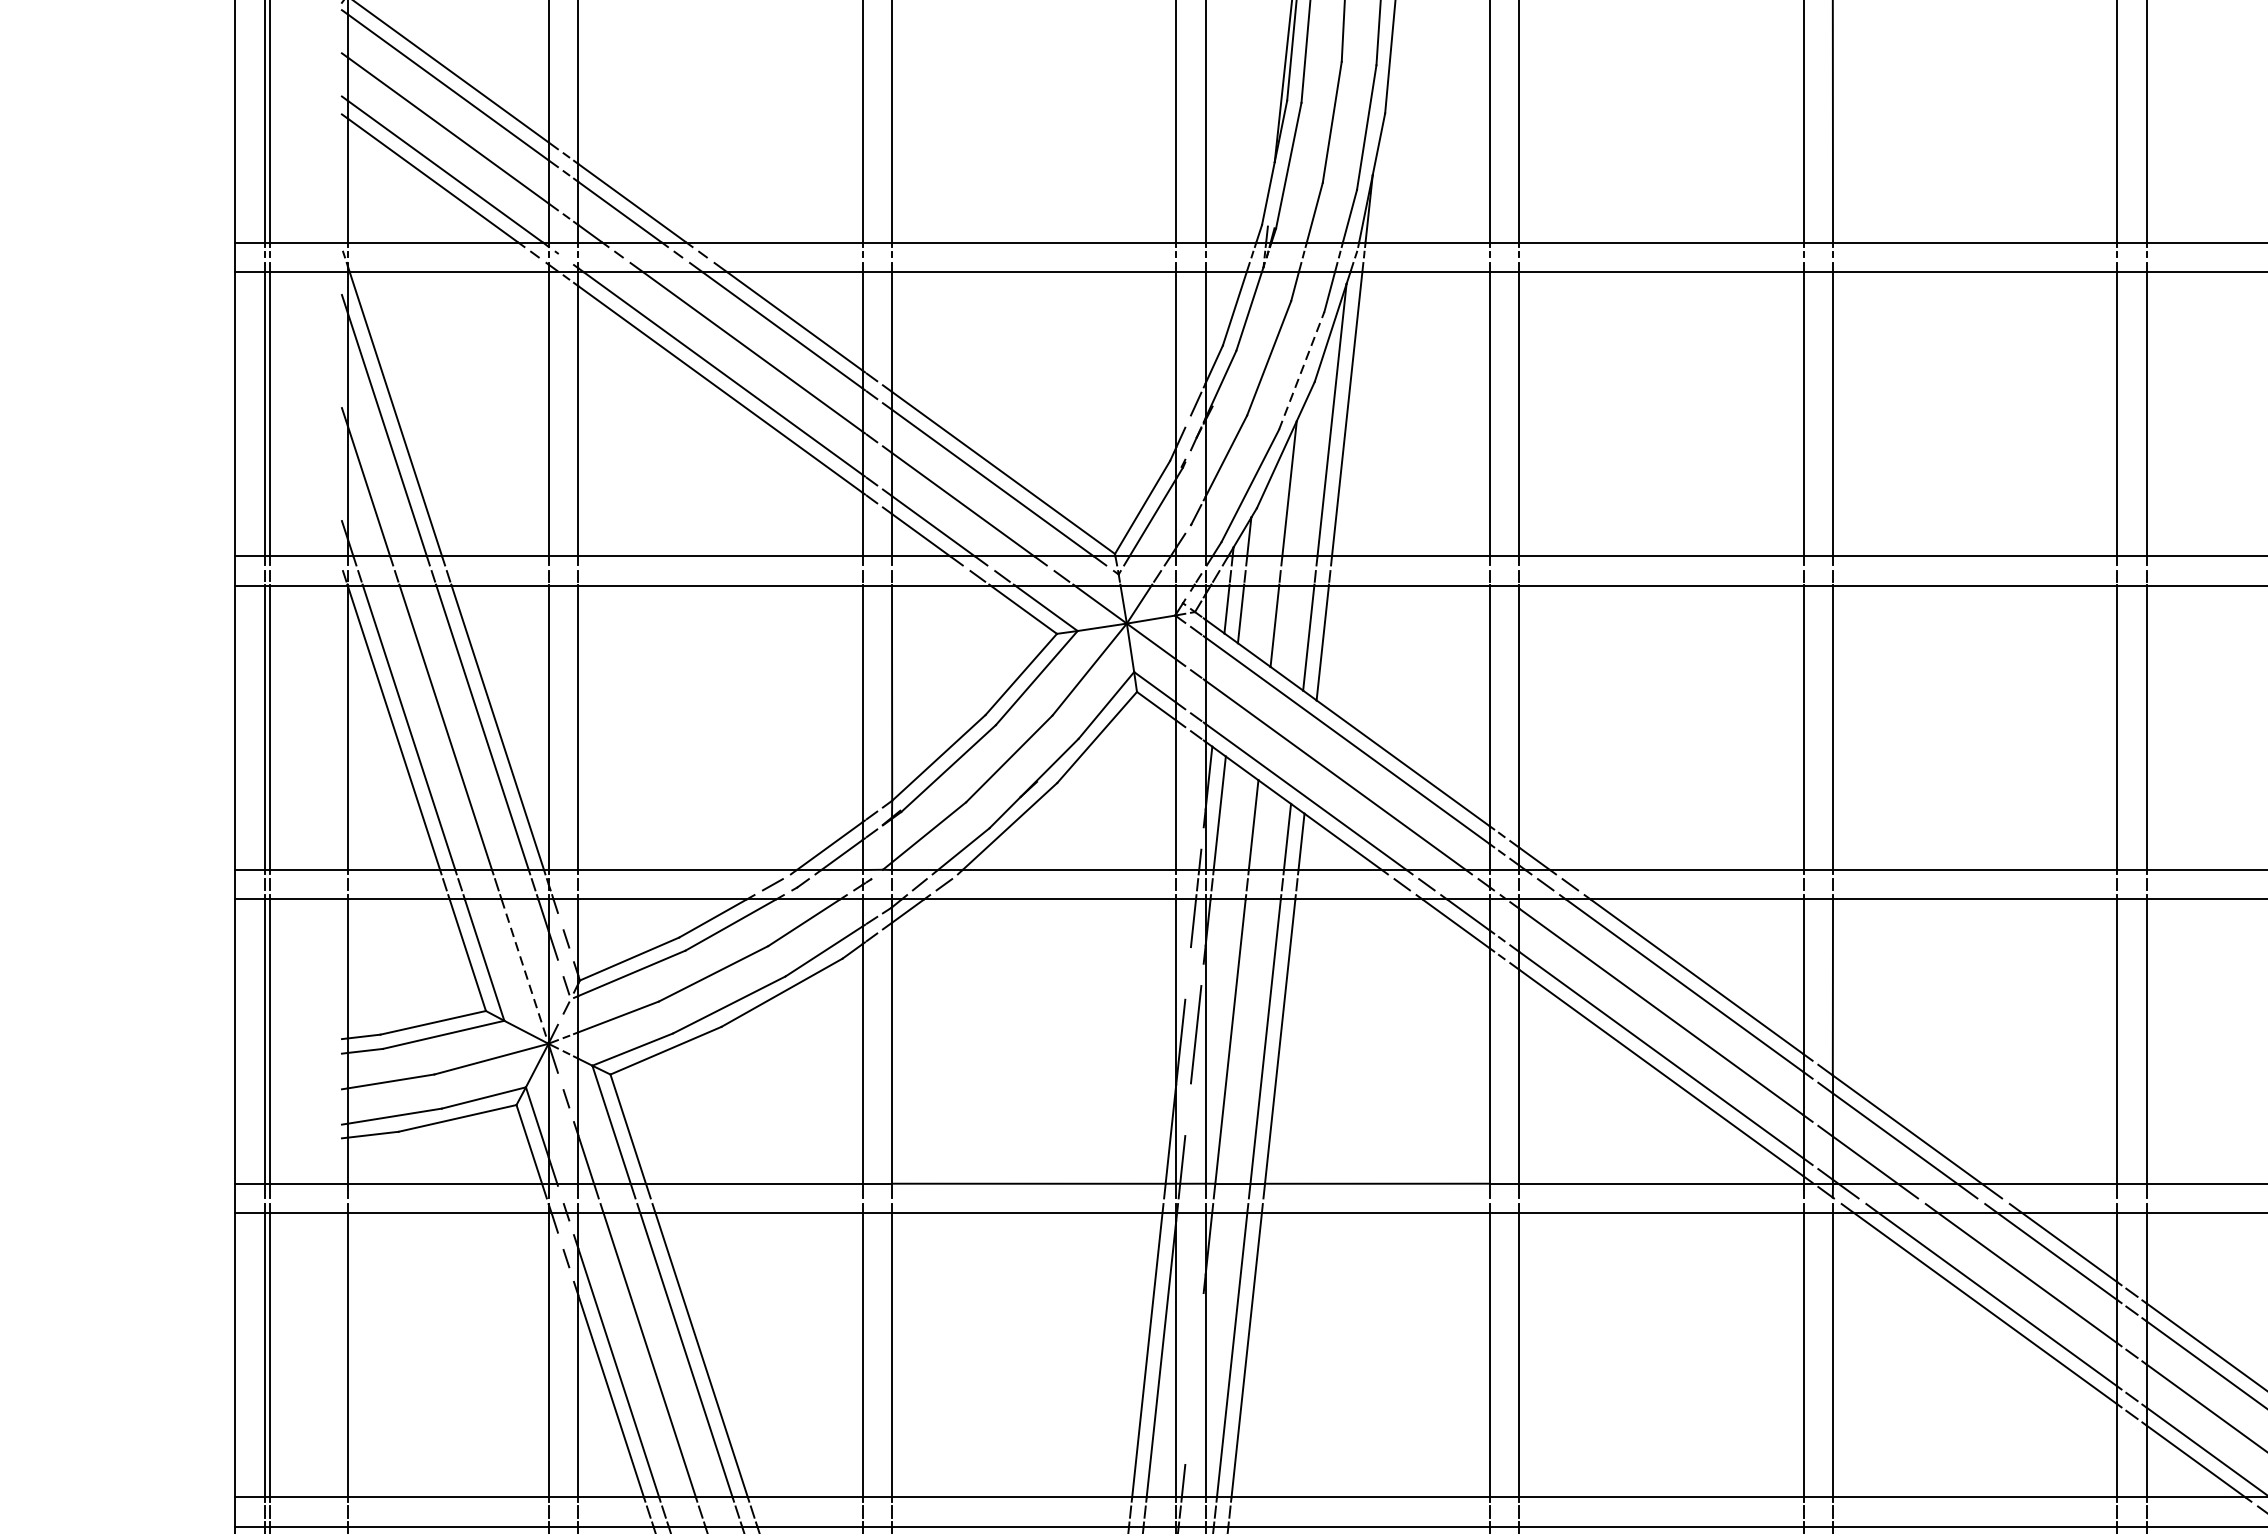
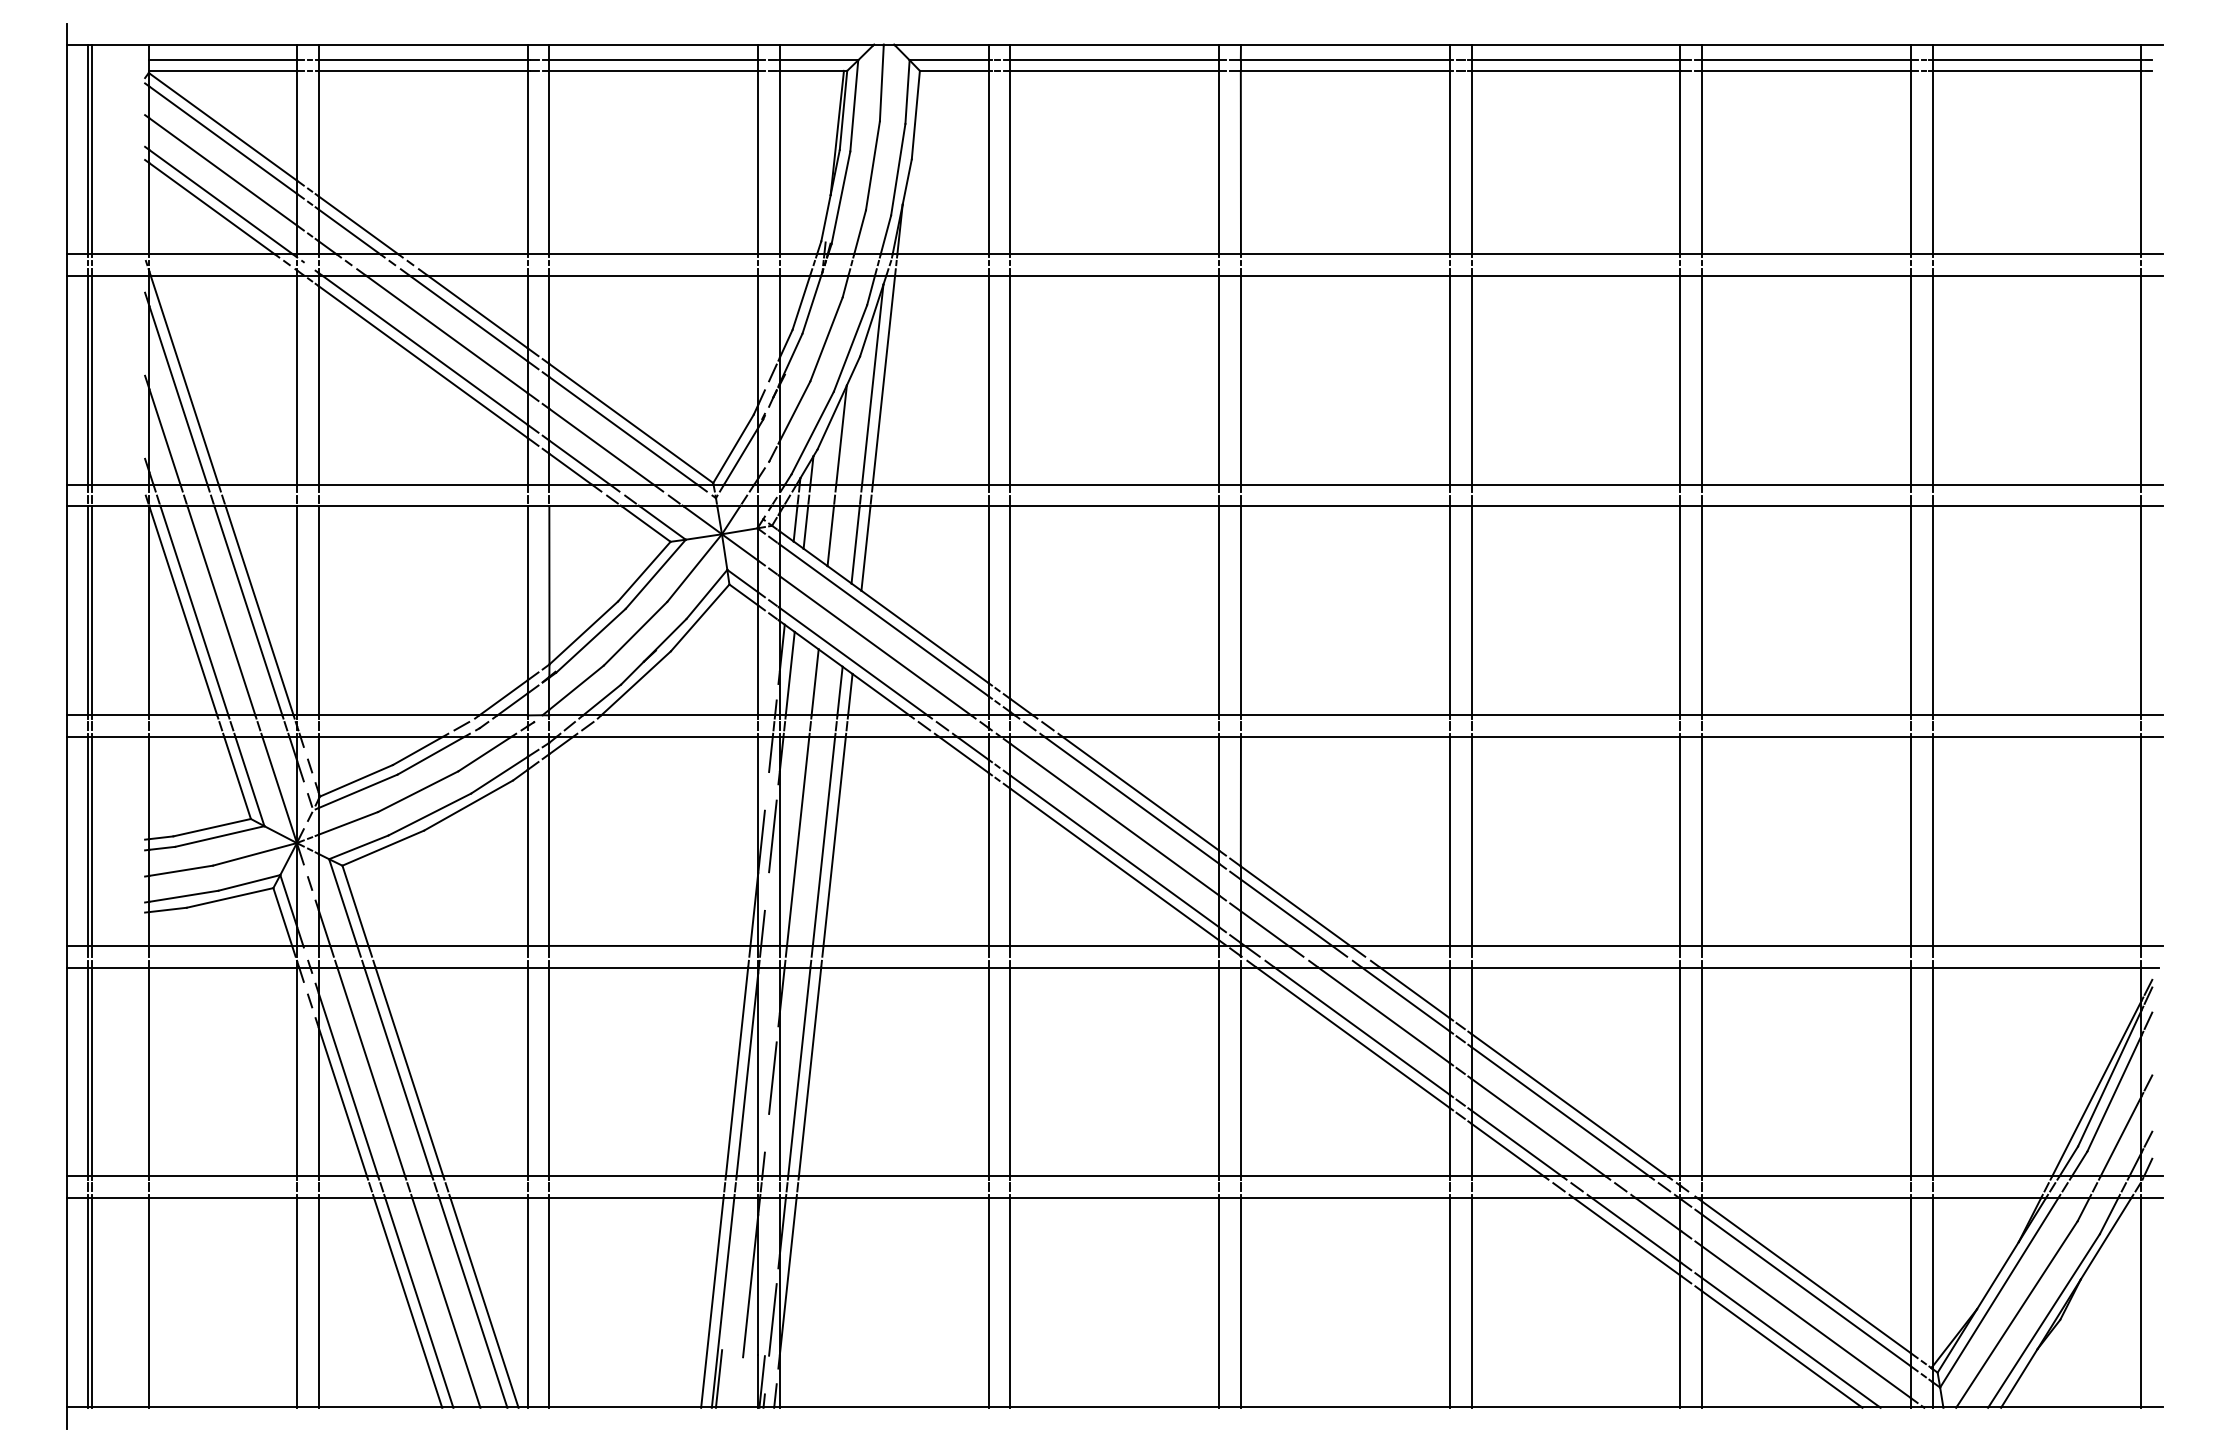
line: (1301, 370) -> (850, 348), dashed -> solid
line: (524, 972) -> (279, 790), dashed -> solid
line: (1195, 1362) -> (772, 1077), added

